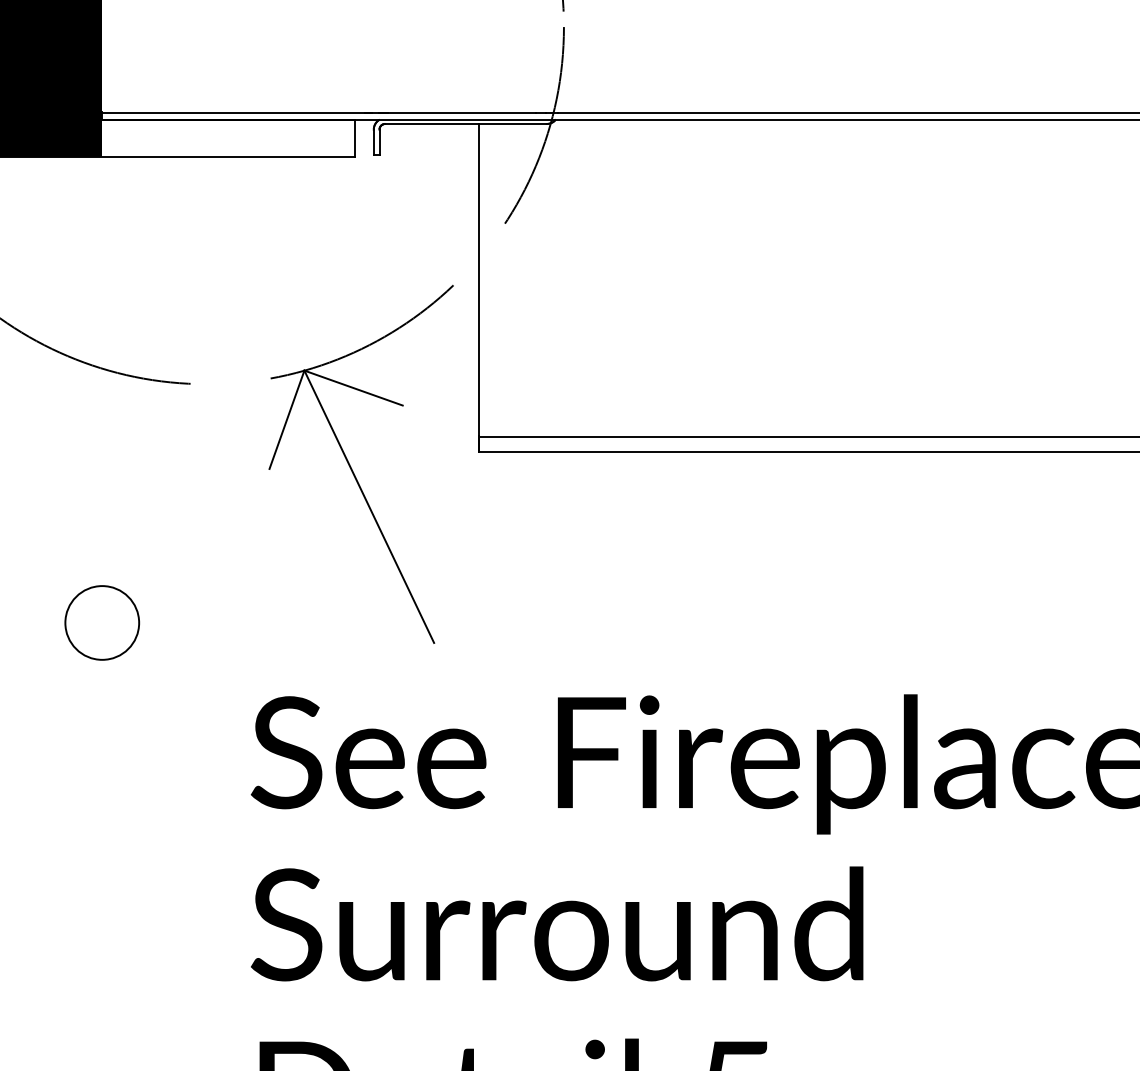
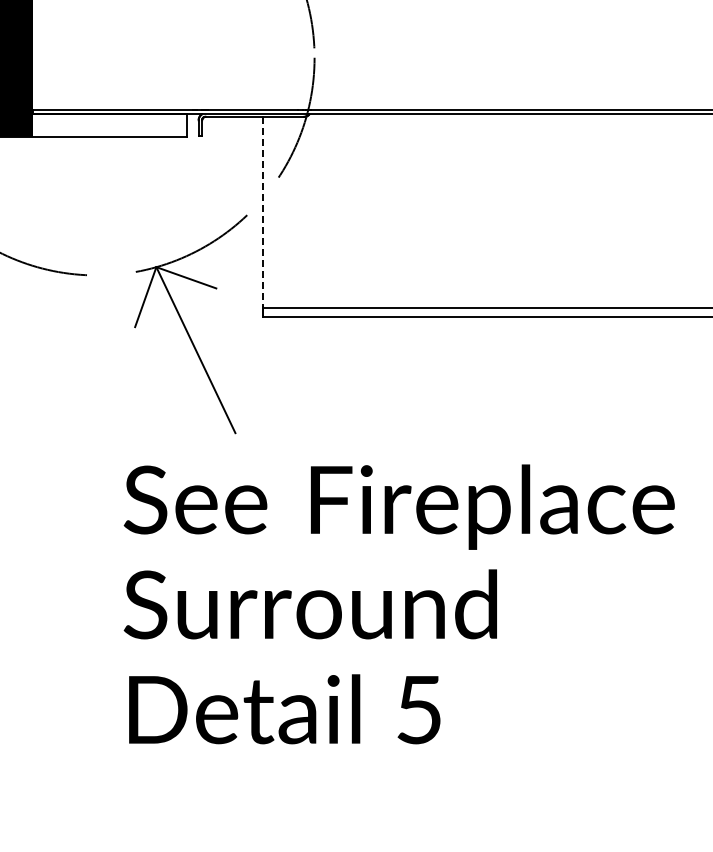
line: (478, 279) -> (262, 211), solid -> dashed
circle: (101, 622) -> (32, 420), removed

